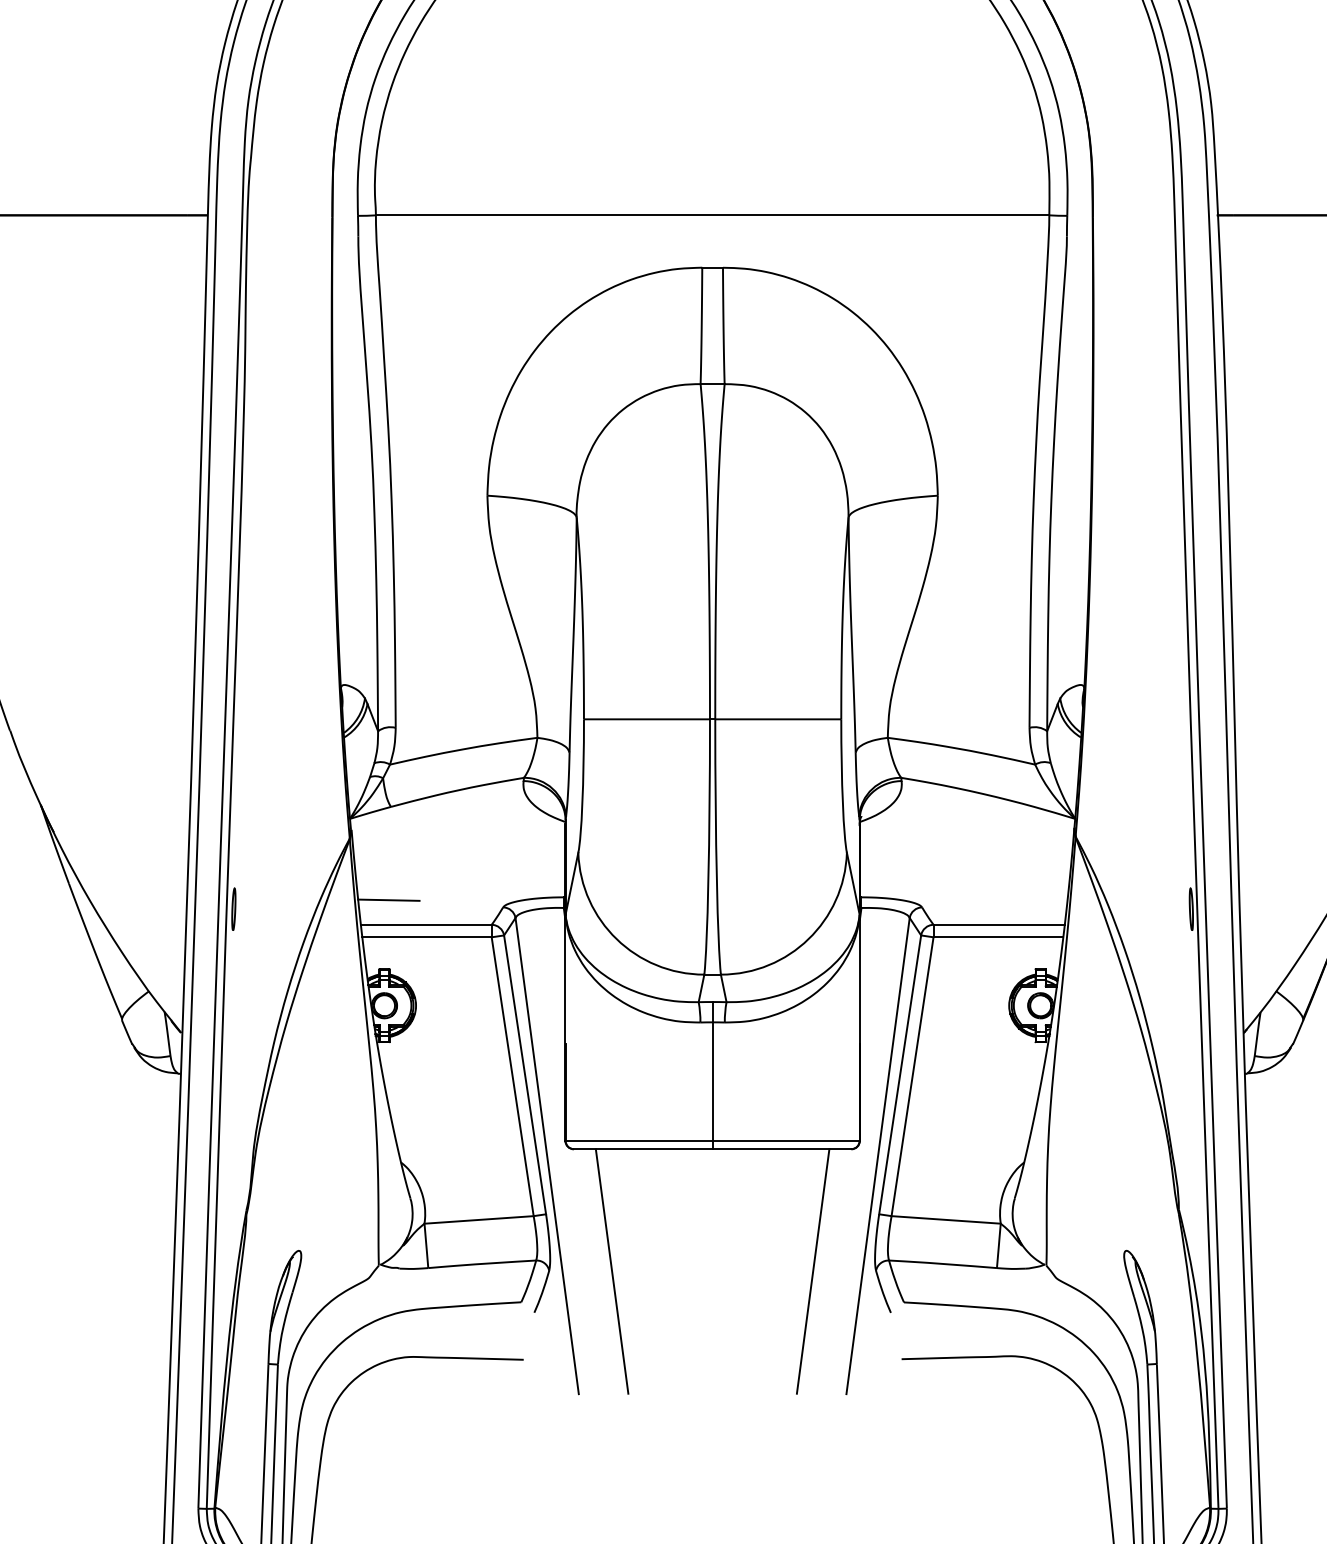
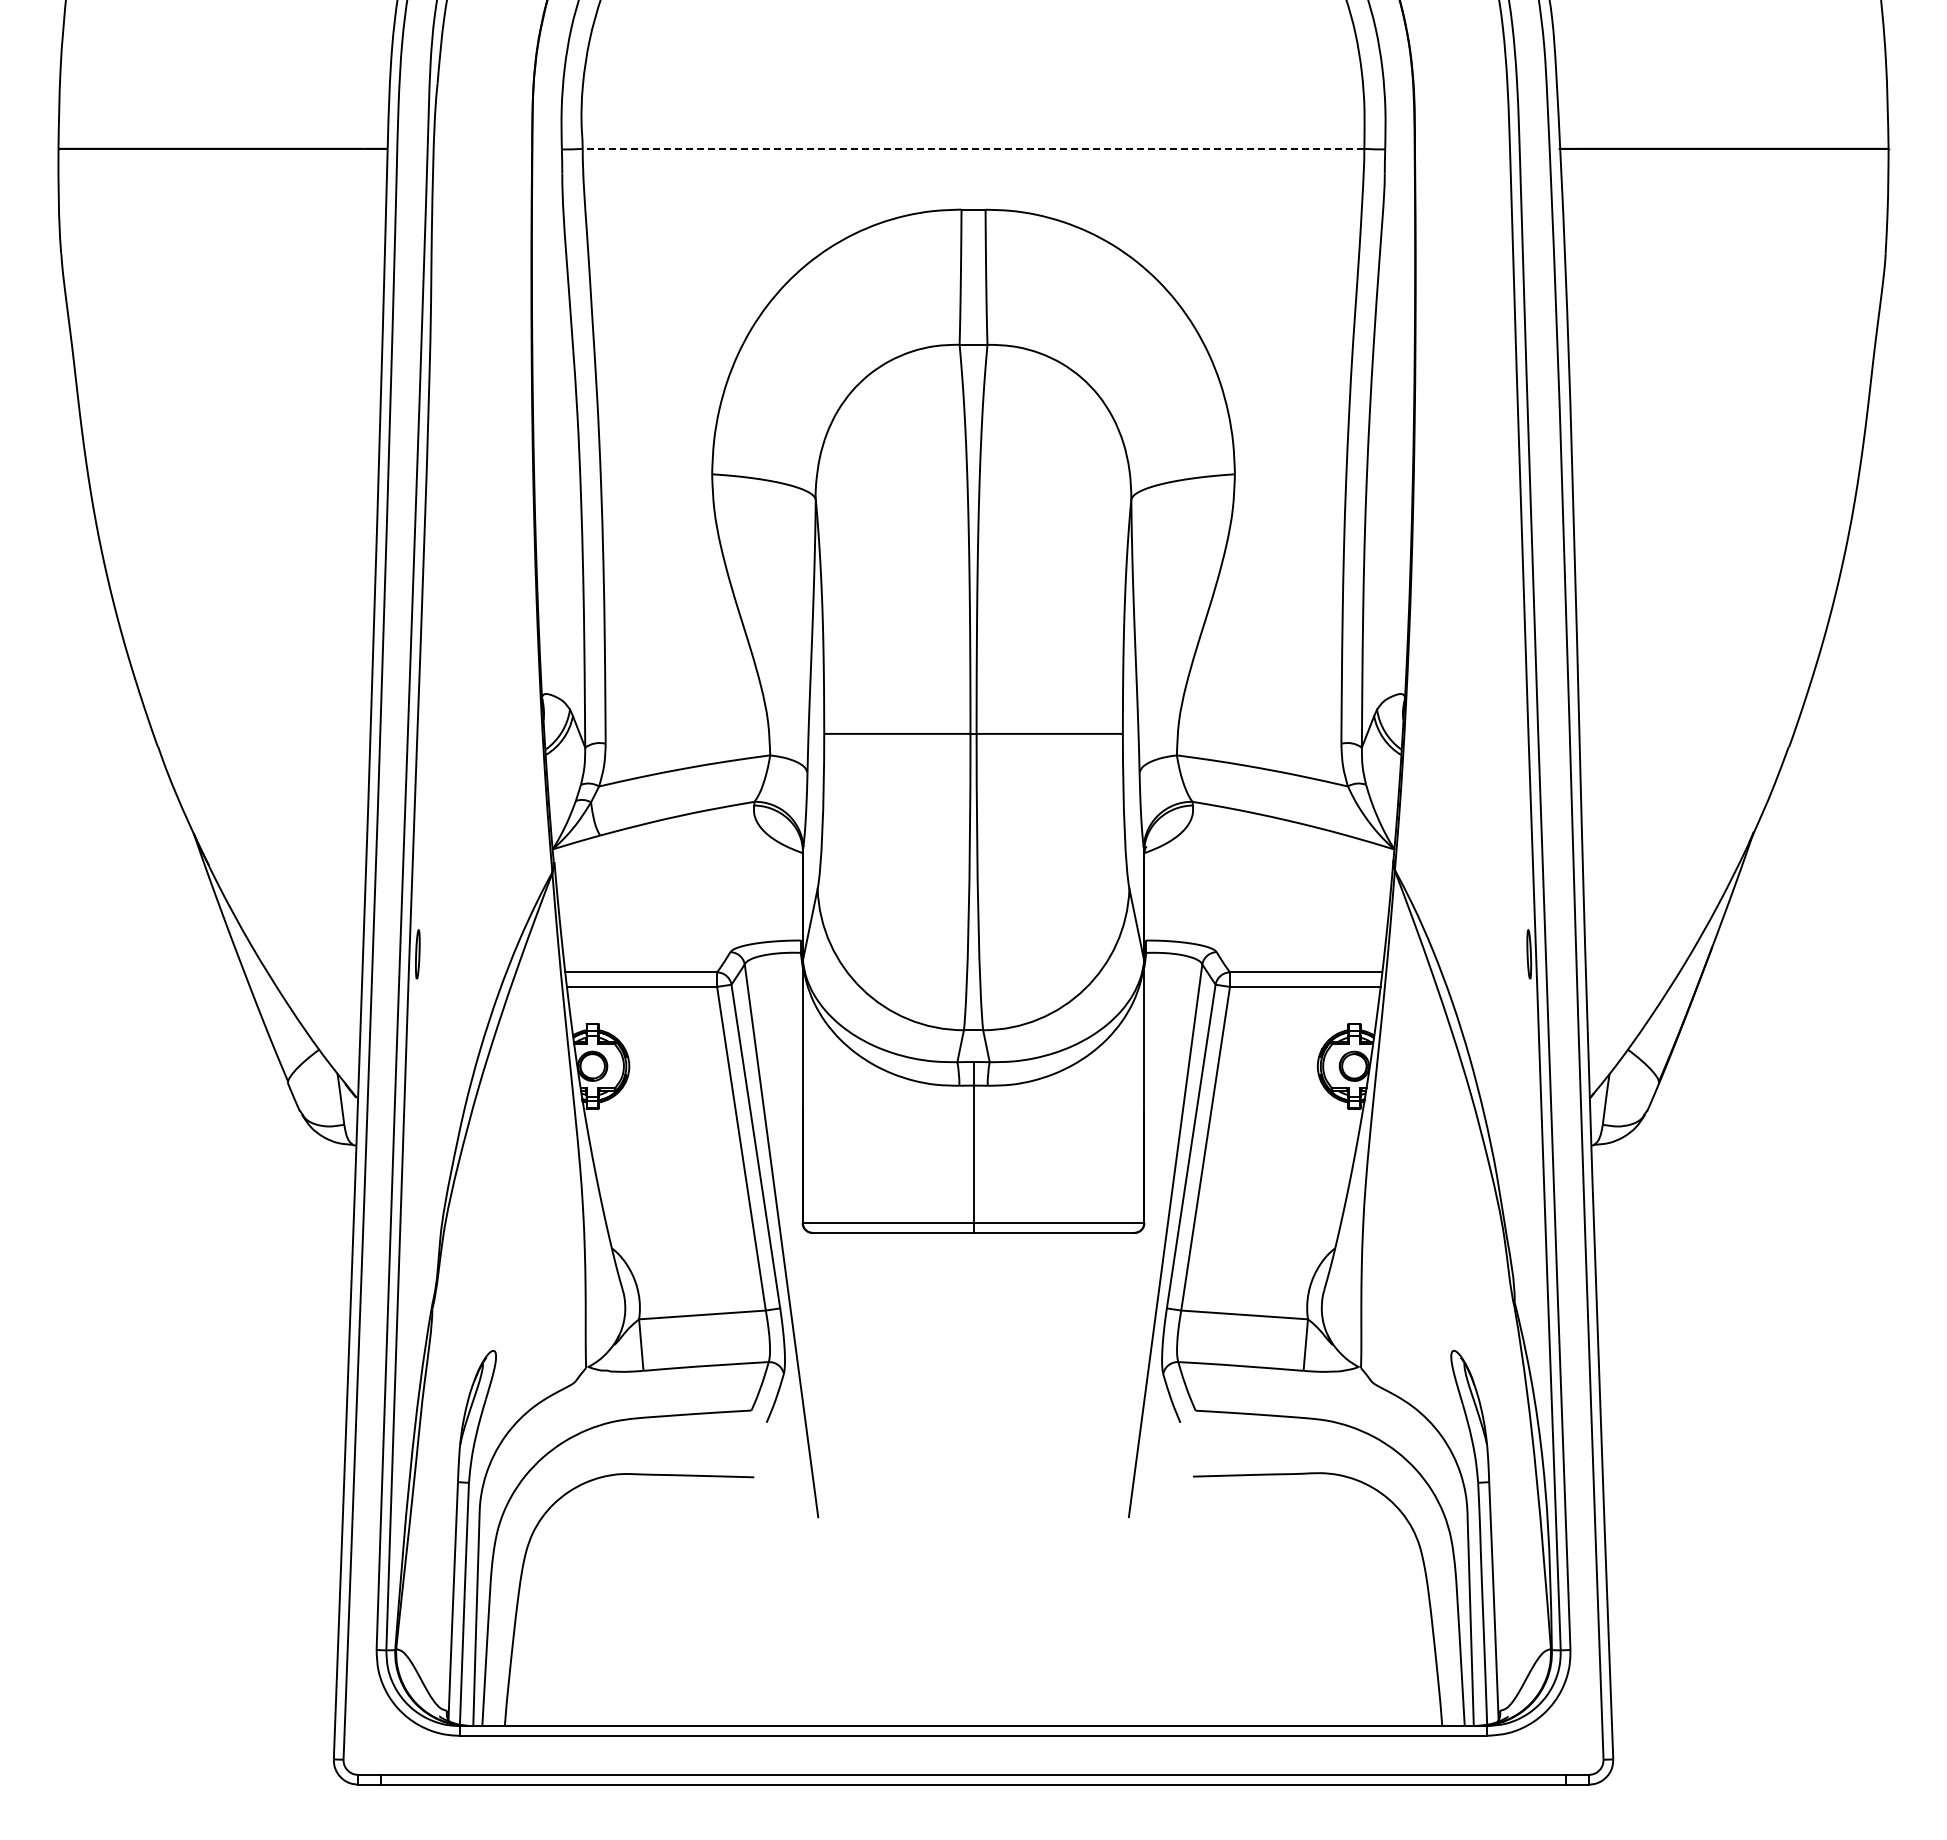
line: (712, 215) -> (973, 148), solid -> dashed
line: (388, 899) -> (597, 943), removed
line: (611, 1271) -> (856, 1374), removed
line: (813, 1271) -> (1090, 1374), removed

